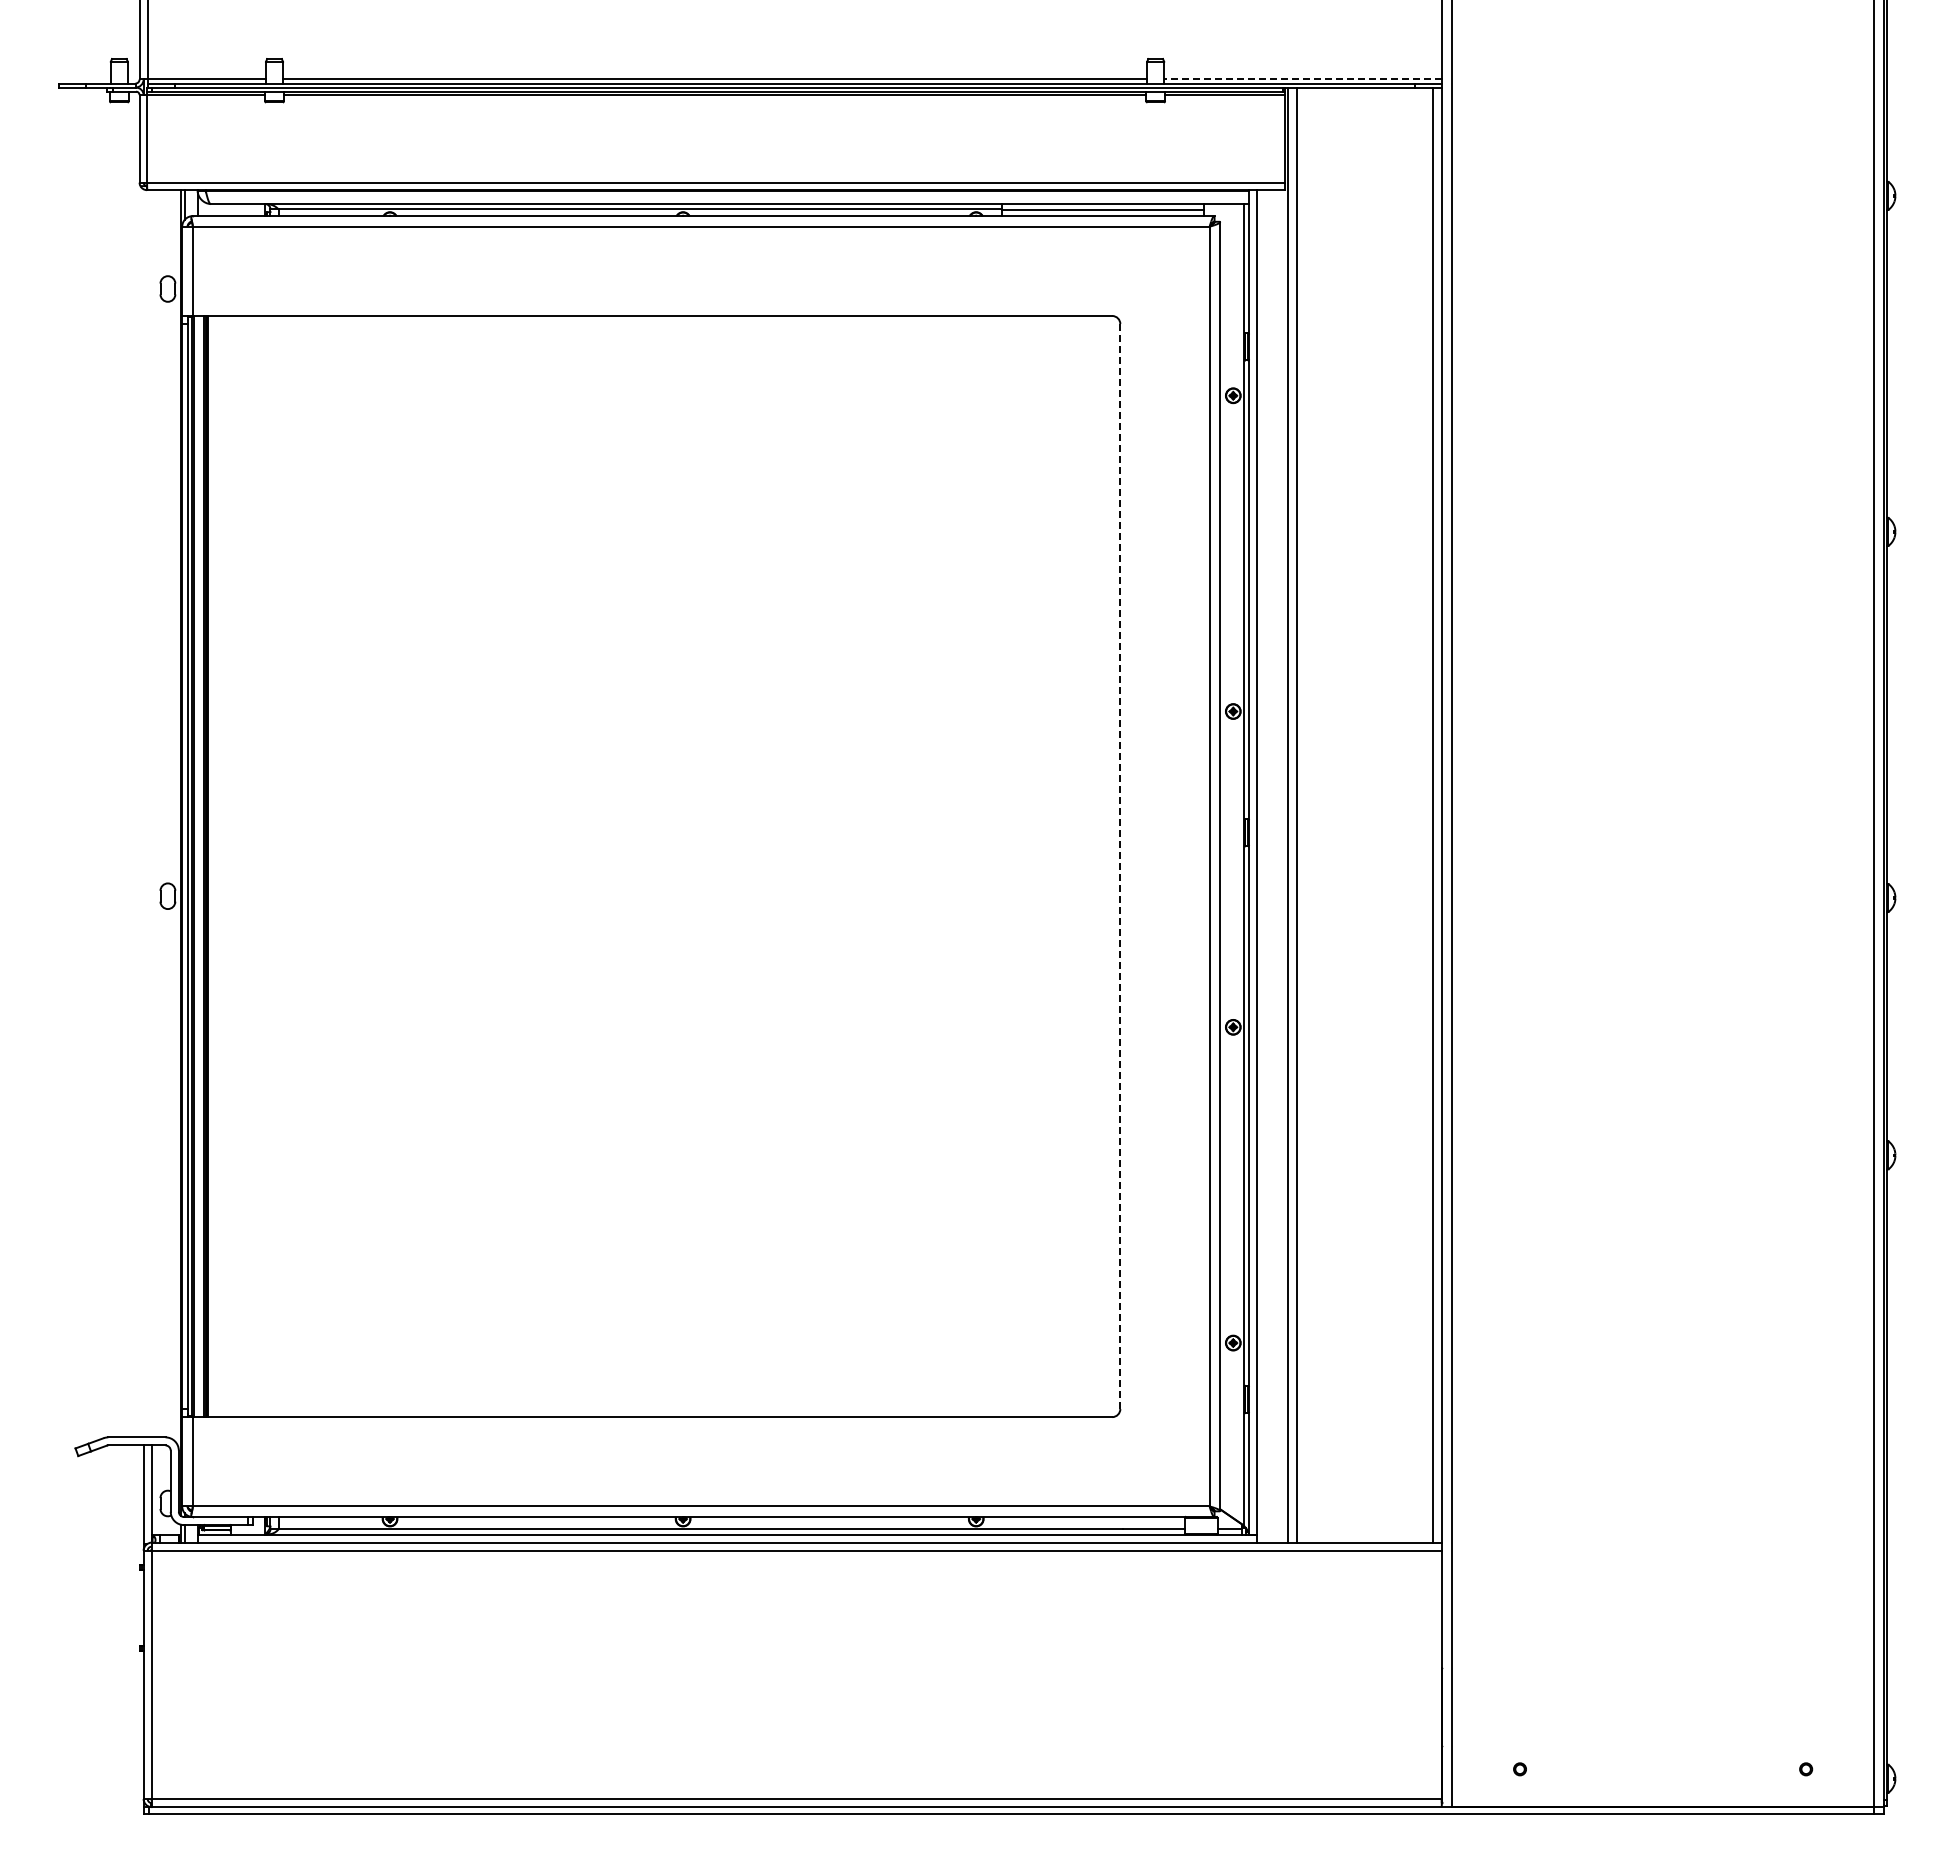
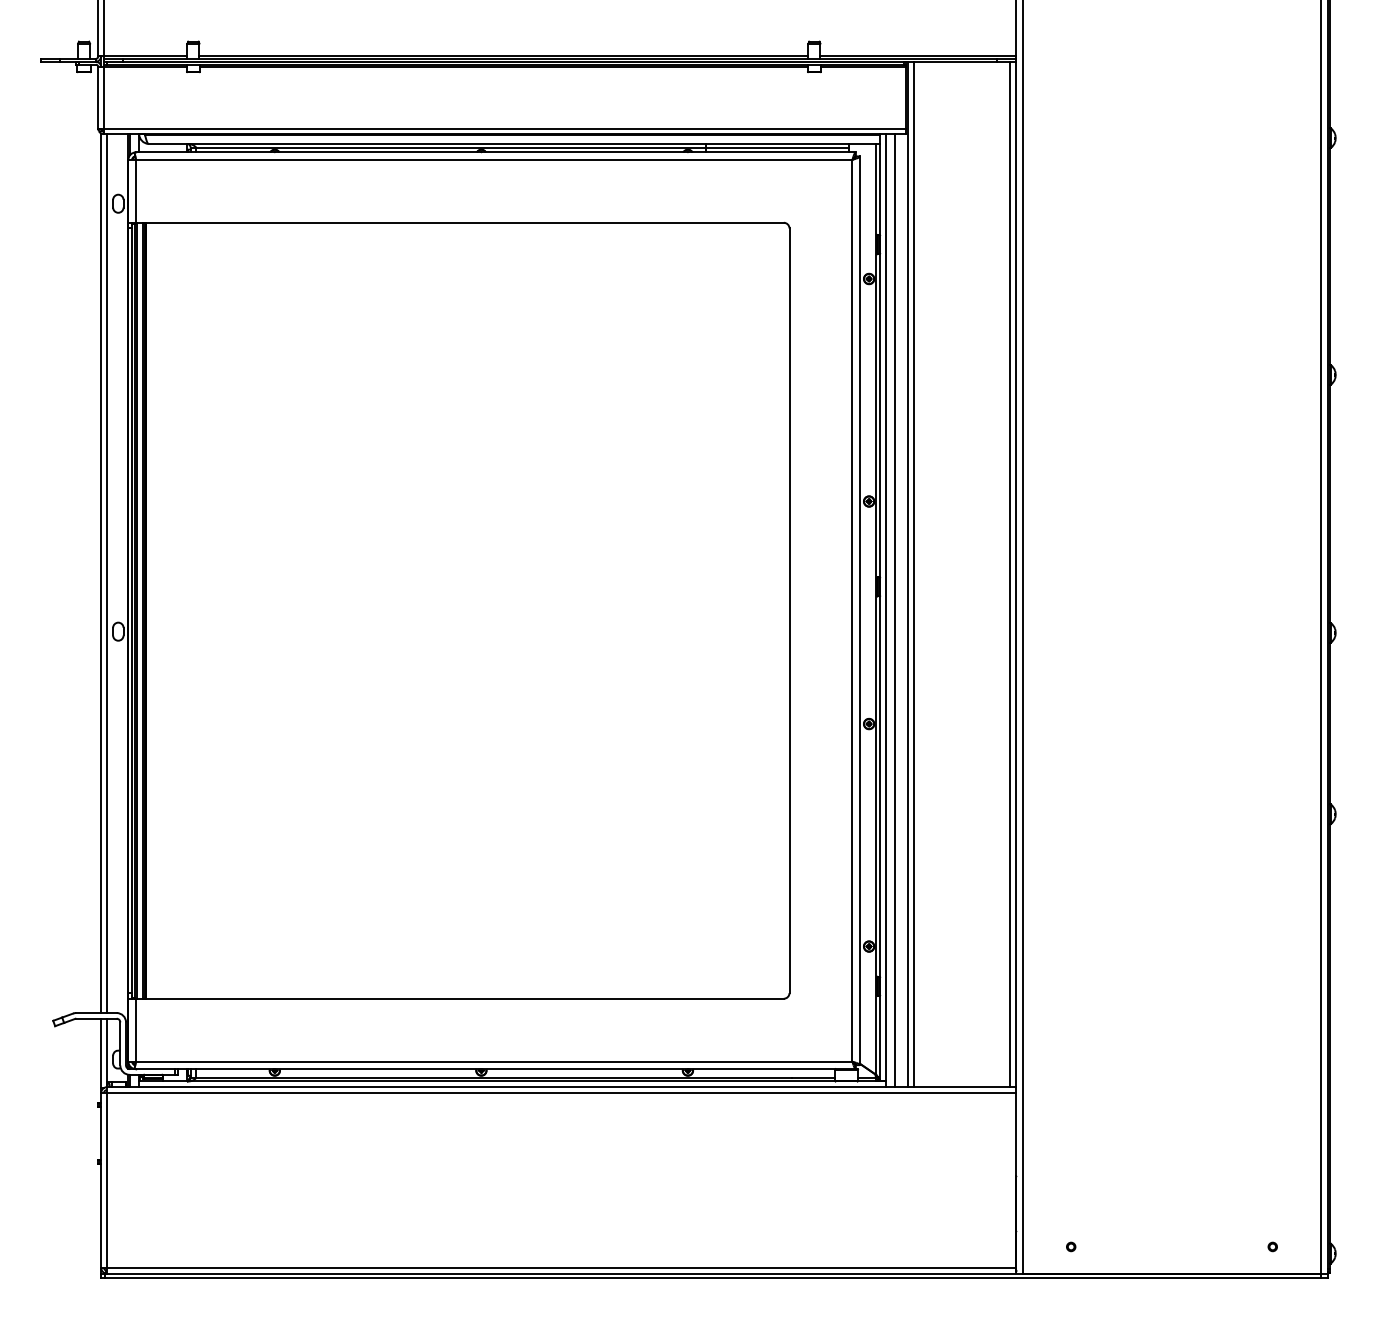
line: (1303, 79) -> (918, 56), dashed -> solid
line: (143, 813) -> (101, 573), added
line: (152, 813) -> (107, 573), added
line: (1270, 866) -> (895, 610), added
line: (1120, 867) -> (789, 611), dashed -> solid

